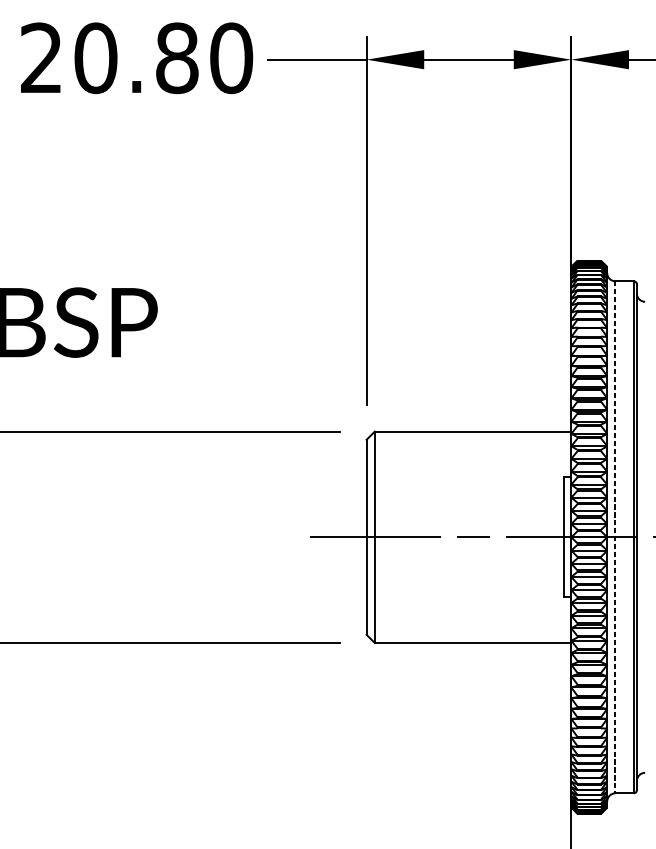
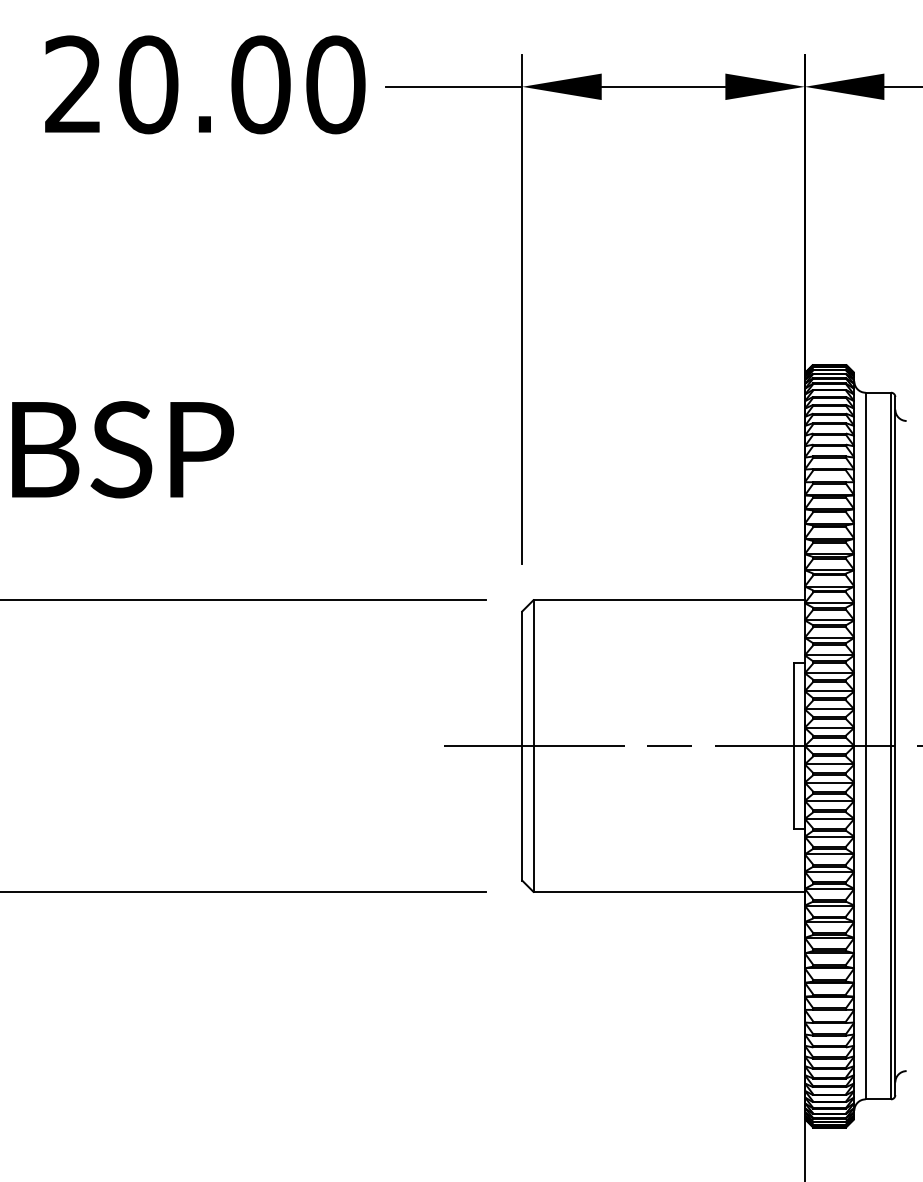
text: (176, 58) -> (260, 84), 20.80 -> 20.00
line: (615, 537) -> (865, 746), dashed -> solid

